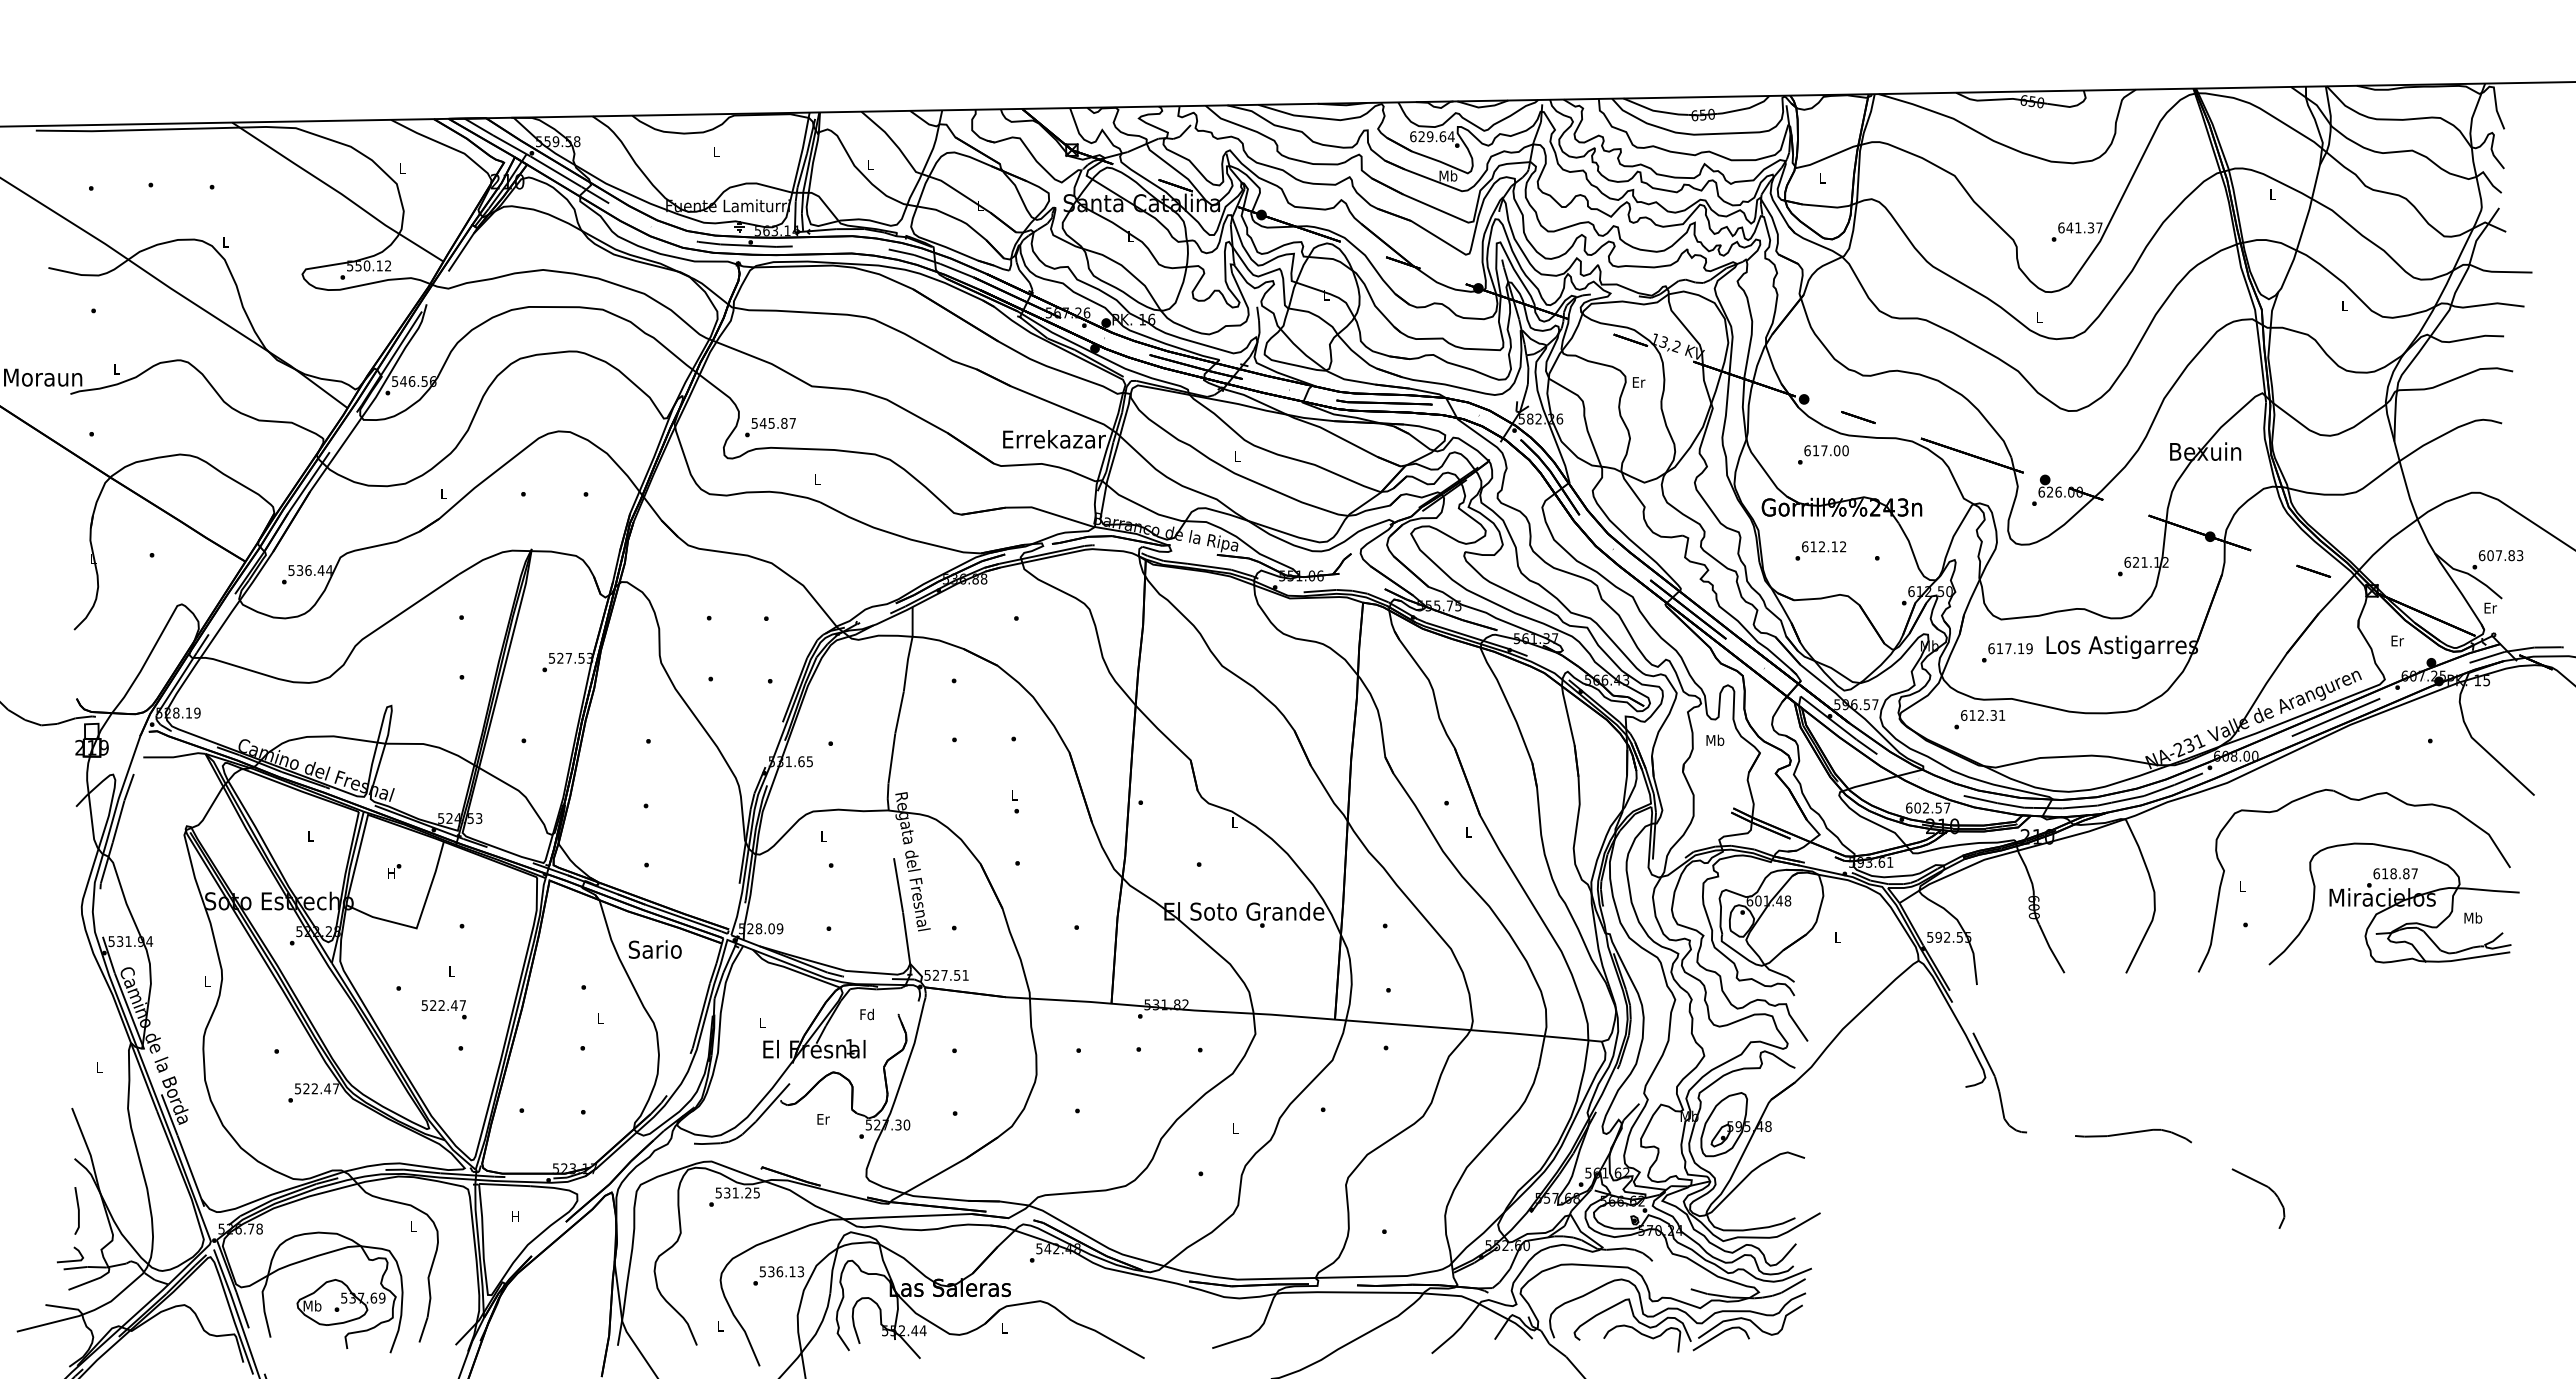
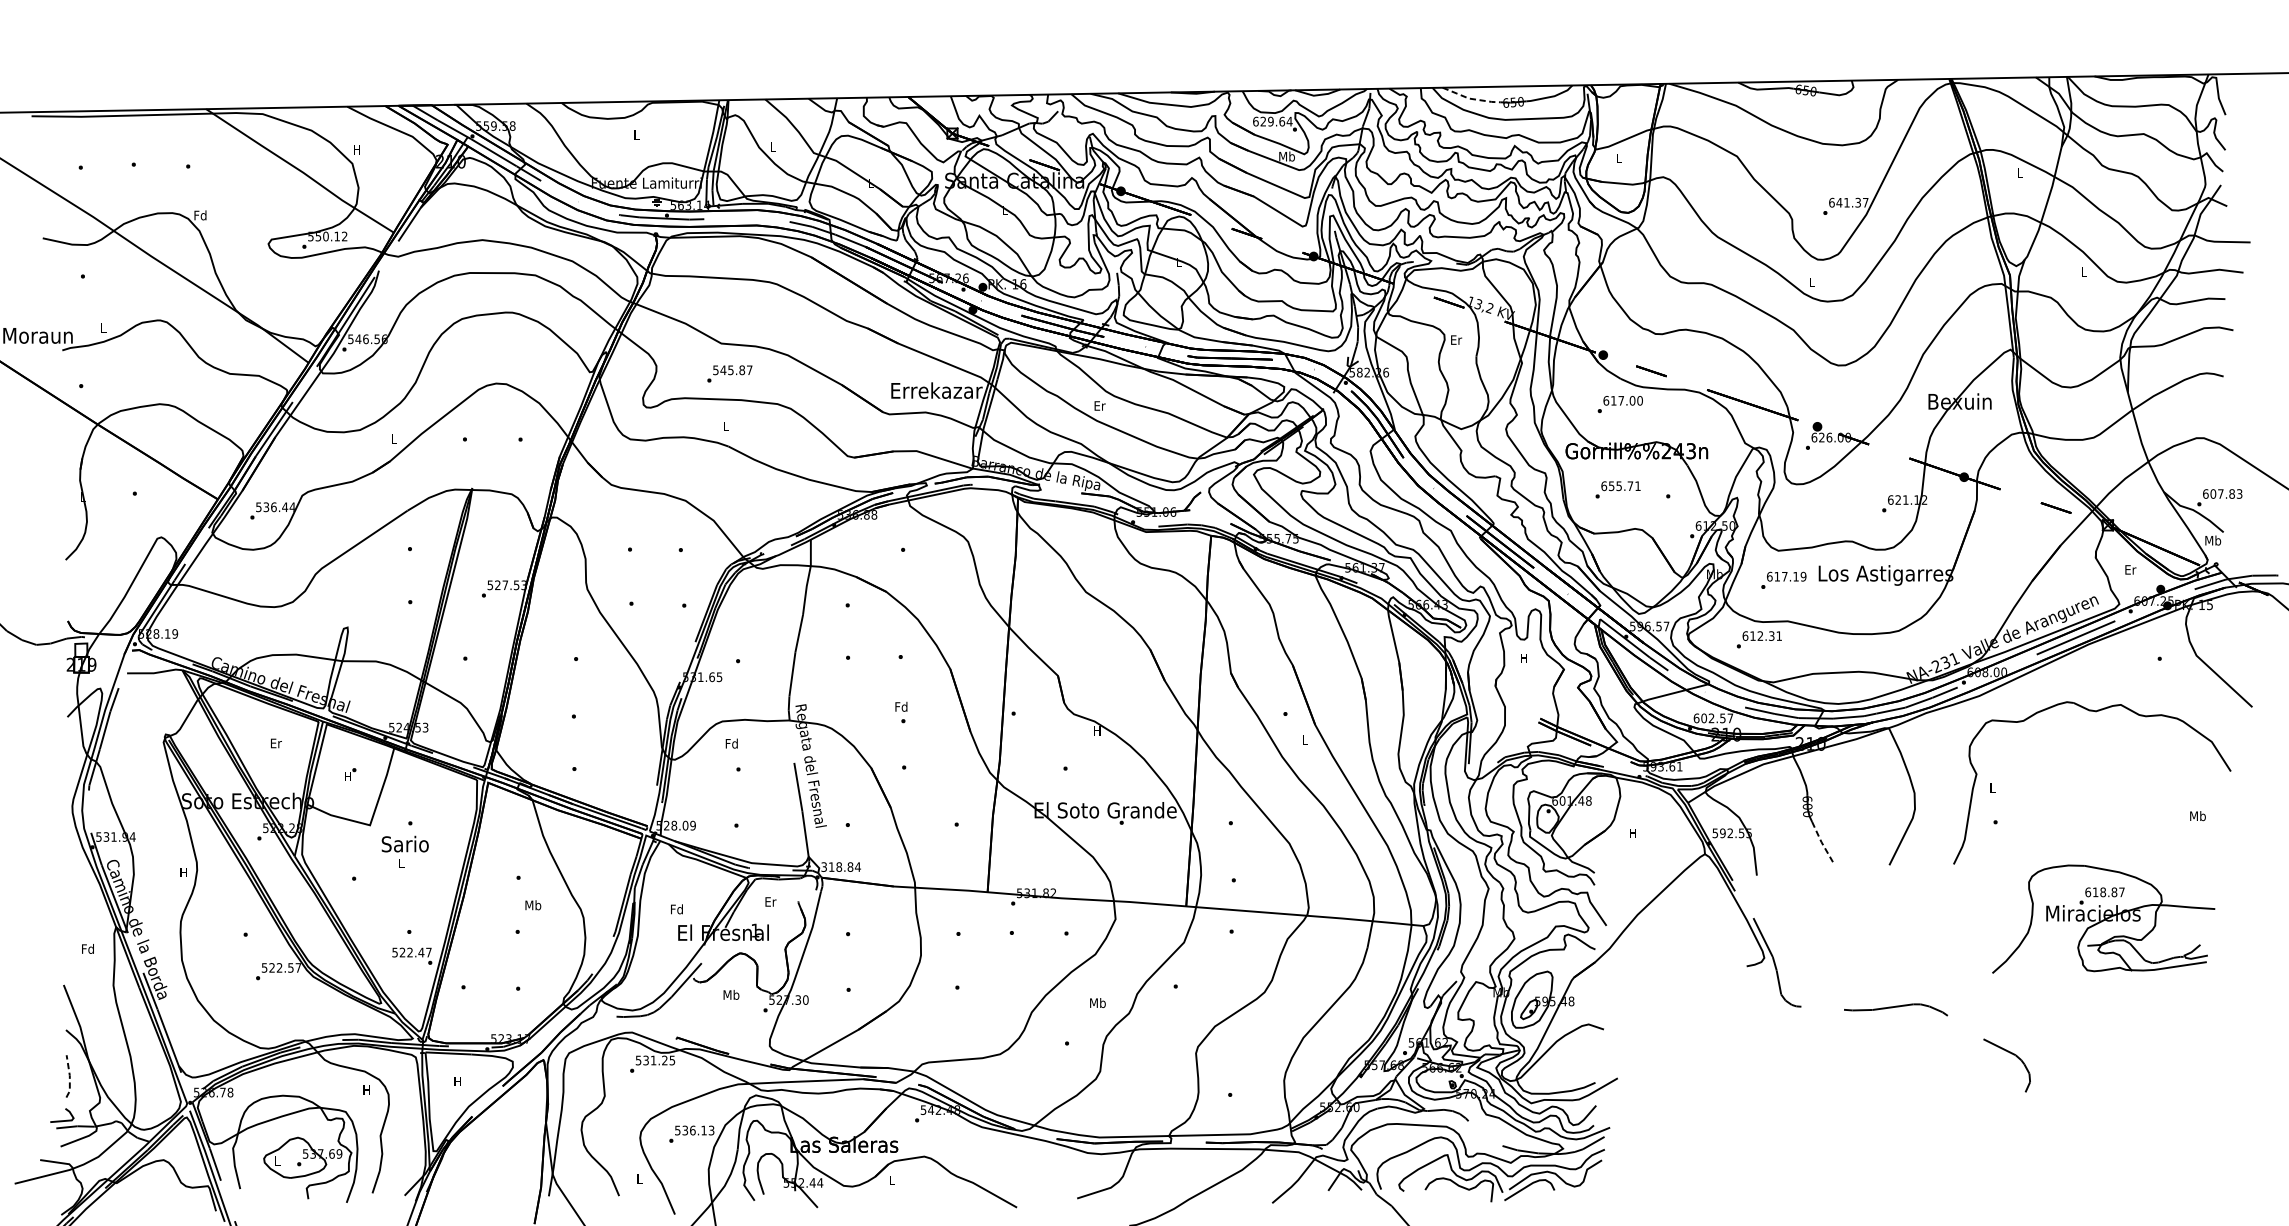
line: (1655, 111) -> (1471, 99), solid -> dashed
text: (401, 168) -> (356, 149), L -> H
text: (225, 241) -> (200, 214), L -> Fd
text: (770, 427) -> (729, 373), moved
text: (1237, 456) -> (1099, 405), L -> Er
text: (1828, 546) -> (1624, 485), 612.12 -> 655.71
text: (2490, 607) -> (2213, 540), Er -> Mb
text: (1715, 739) -> (1524, 657), Mb -> H
text: (1014, 794) -> (901, 706), L -> Fd
text: (1234, 822) -> (1096, 731), L -> H
text: (311, 836) -> (276, 743), L -> Er
text: (823, 836) -> (731, 743), L -> Fd
part: (2393, 903) -> (2103, 918), moved
text: (1837, 937) -> (1632, 833), L -> H
line: (2050, 948) -> (1822, 843), solid -> dashed
text: (654, 949) -> (404, 844), moved
text: (946, 974) -> (840, 866), 527.51 -> 318.84
text: (206, 981) -> (183, 872), L -> H
text: (443, 1009) -> (411, 956), moved
text: (866, 1014) -> (769, 901), Fd -> Er
text: (600, 1017) -> (533, 904), L -> Mb
text: (761, 1022) -> (676, 908), L -> Fd
text: (99, 1067) -> (88, 948), L -> Fd
text: (327, 1088) -> (290, 967), 522.47 -> 522.57
text: (823, 1118) -> (731, 994), Er -> Mb
text: (1235, 1127) -> (1097, 1002), L -> Mb
line: (78, 1210) -> (69, 1076), solid -> dashed
text: (412, 1226) -> (366, 1090), L -> H
text: (312, 1305) -> (277, 1160), Mb -> L

